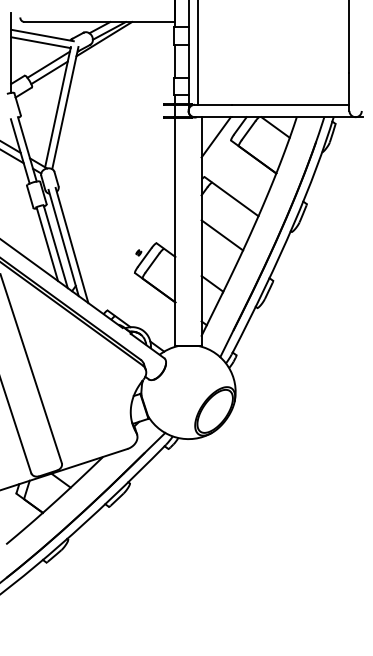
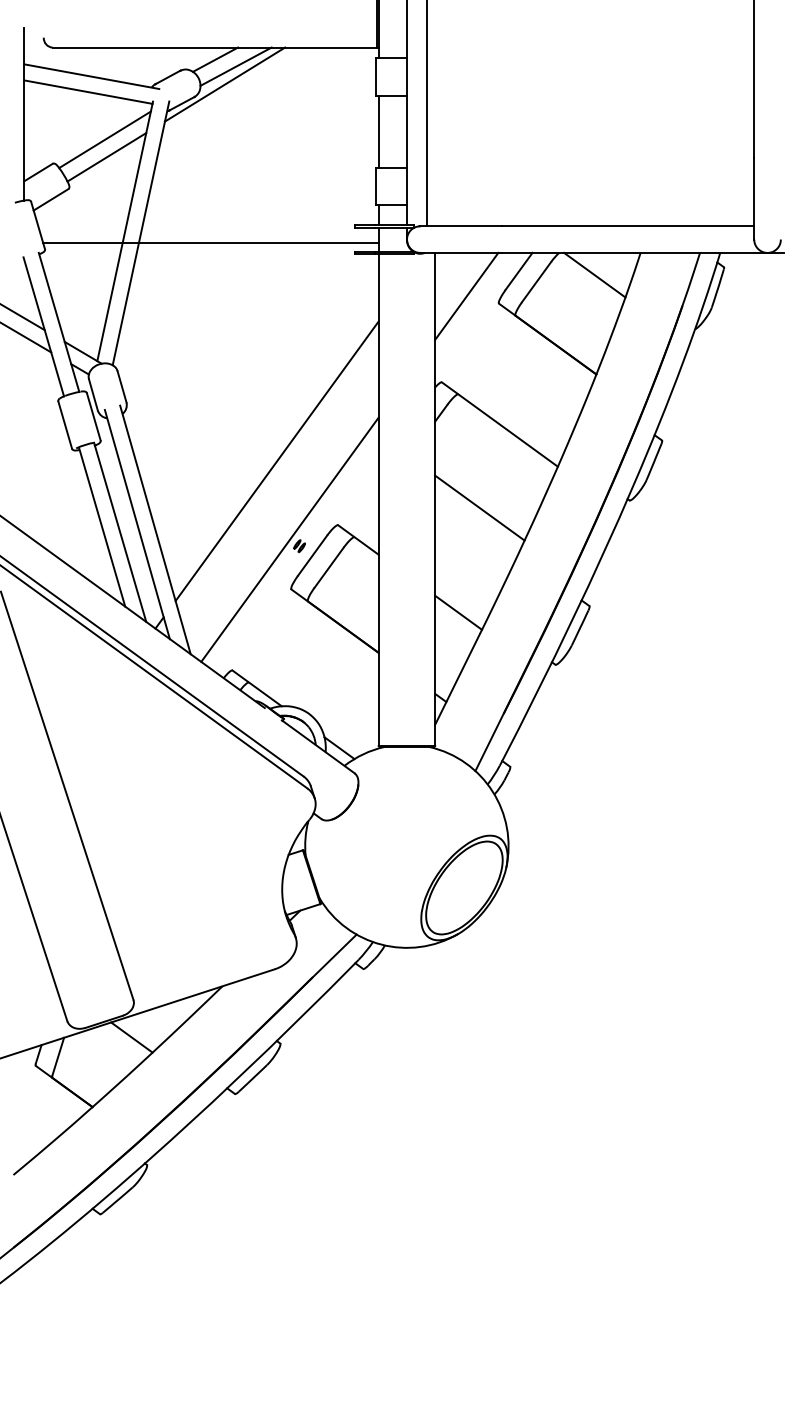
line: (97, 112) -> (210, 242), added
line: (128, 213) -> (277, 460), added
line: (134, 249) -> (290, 538), added

